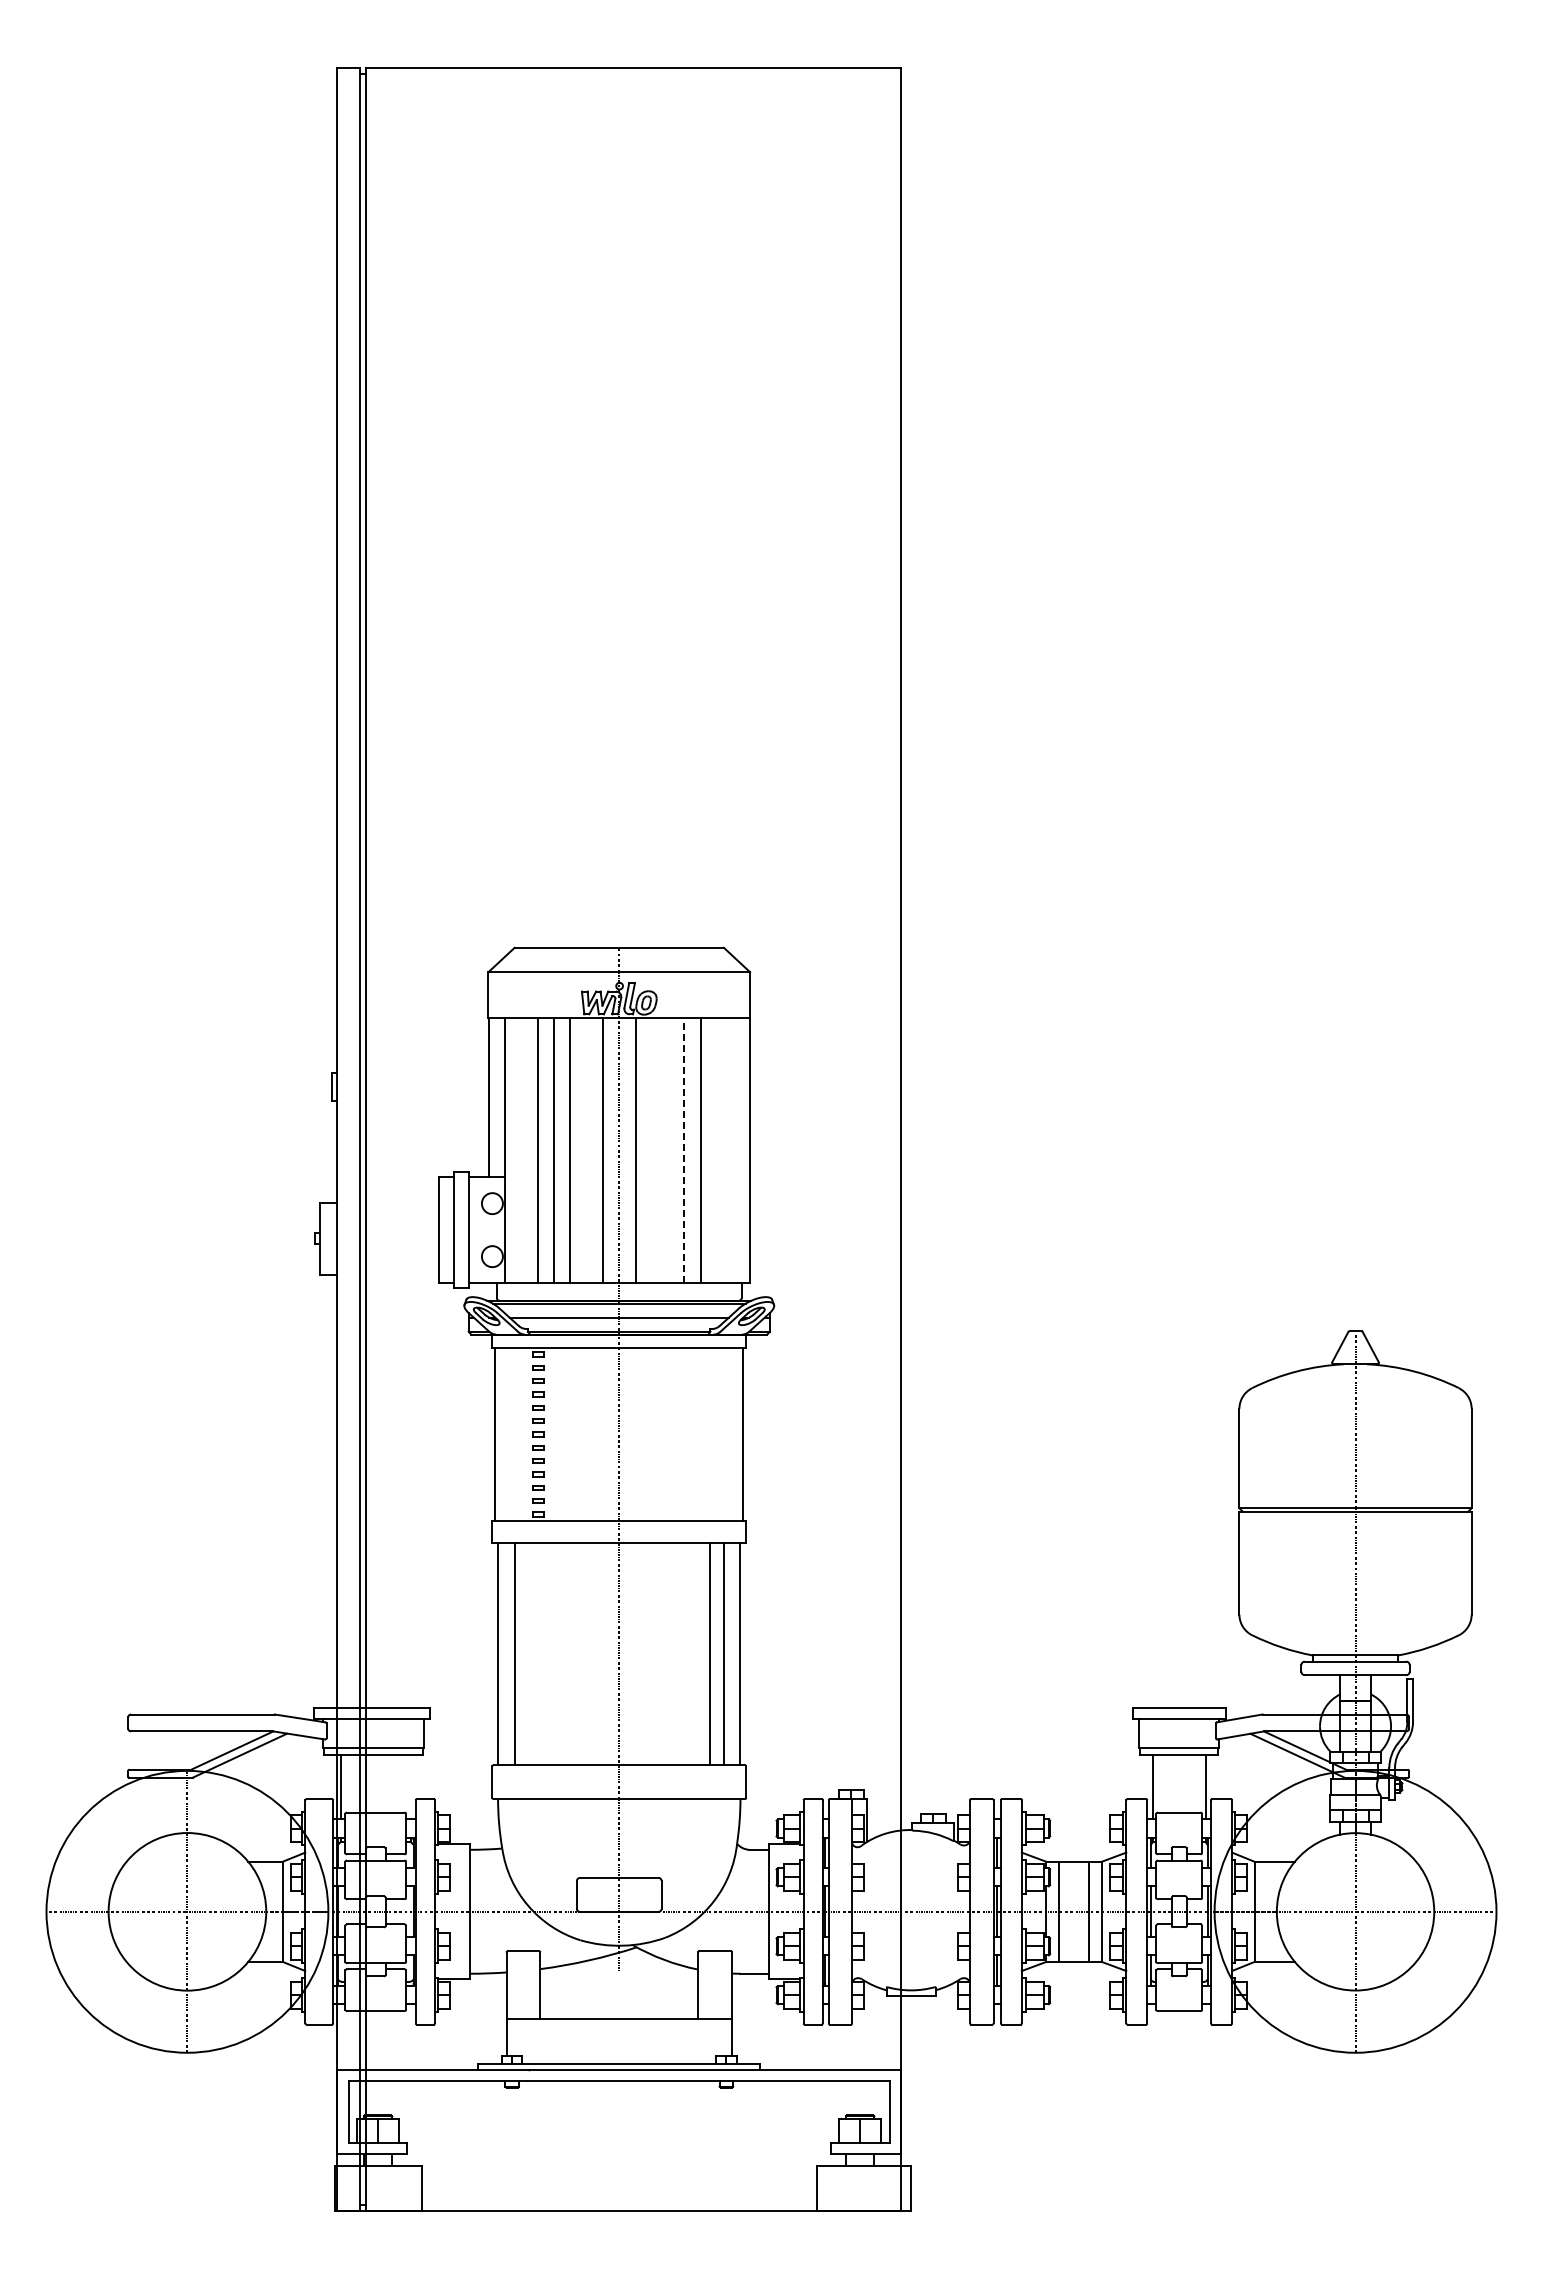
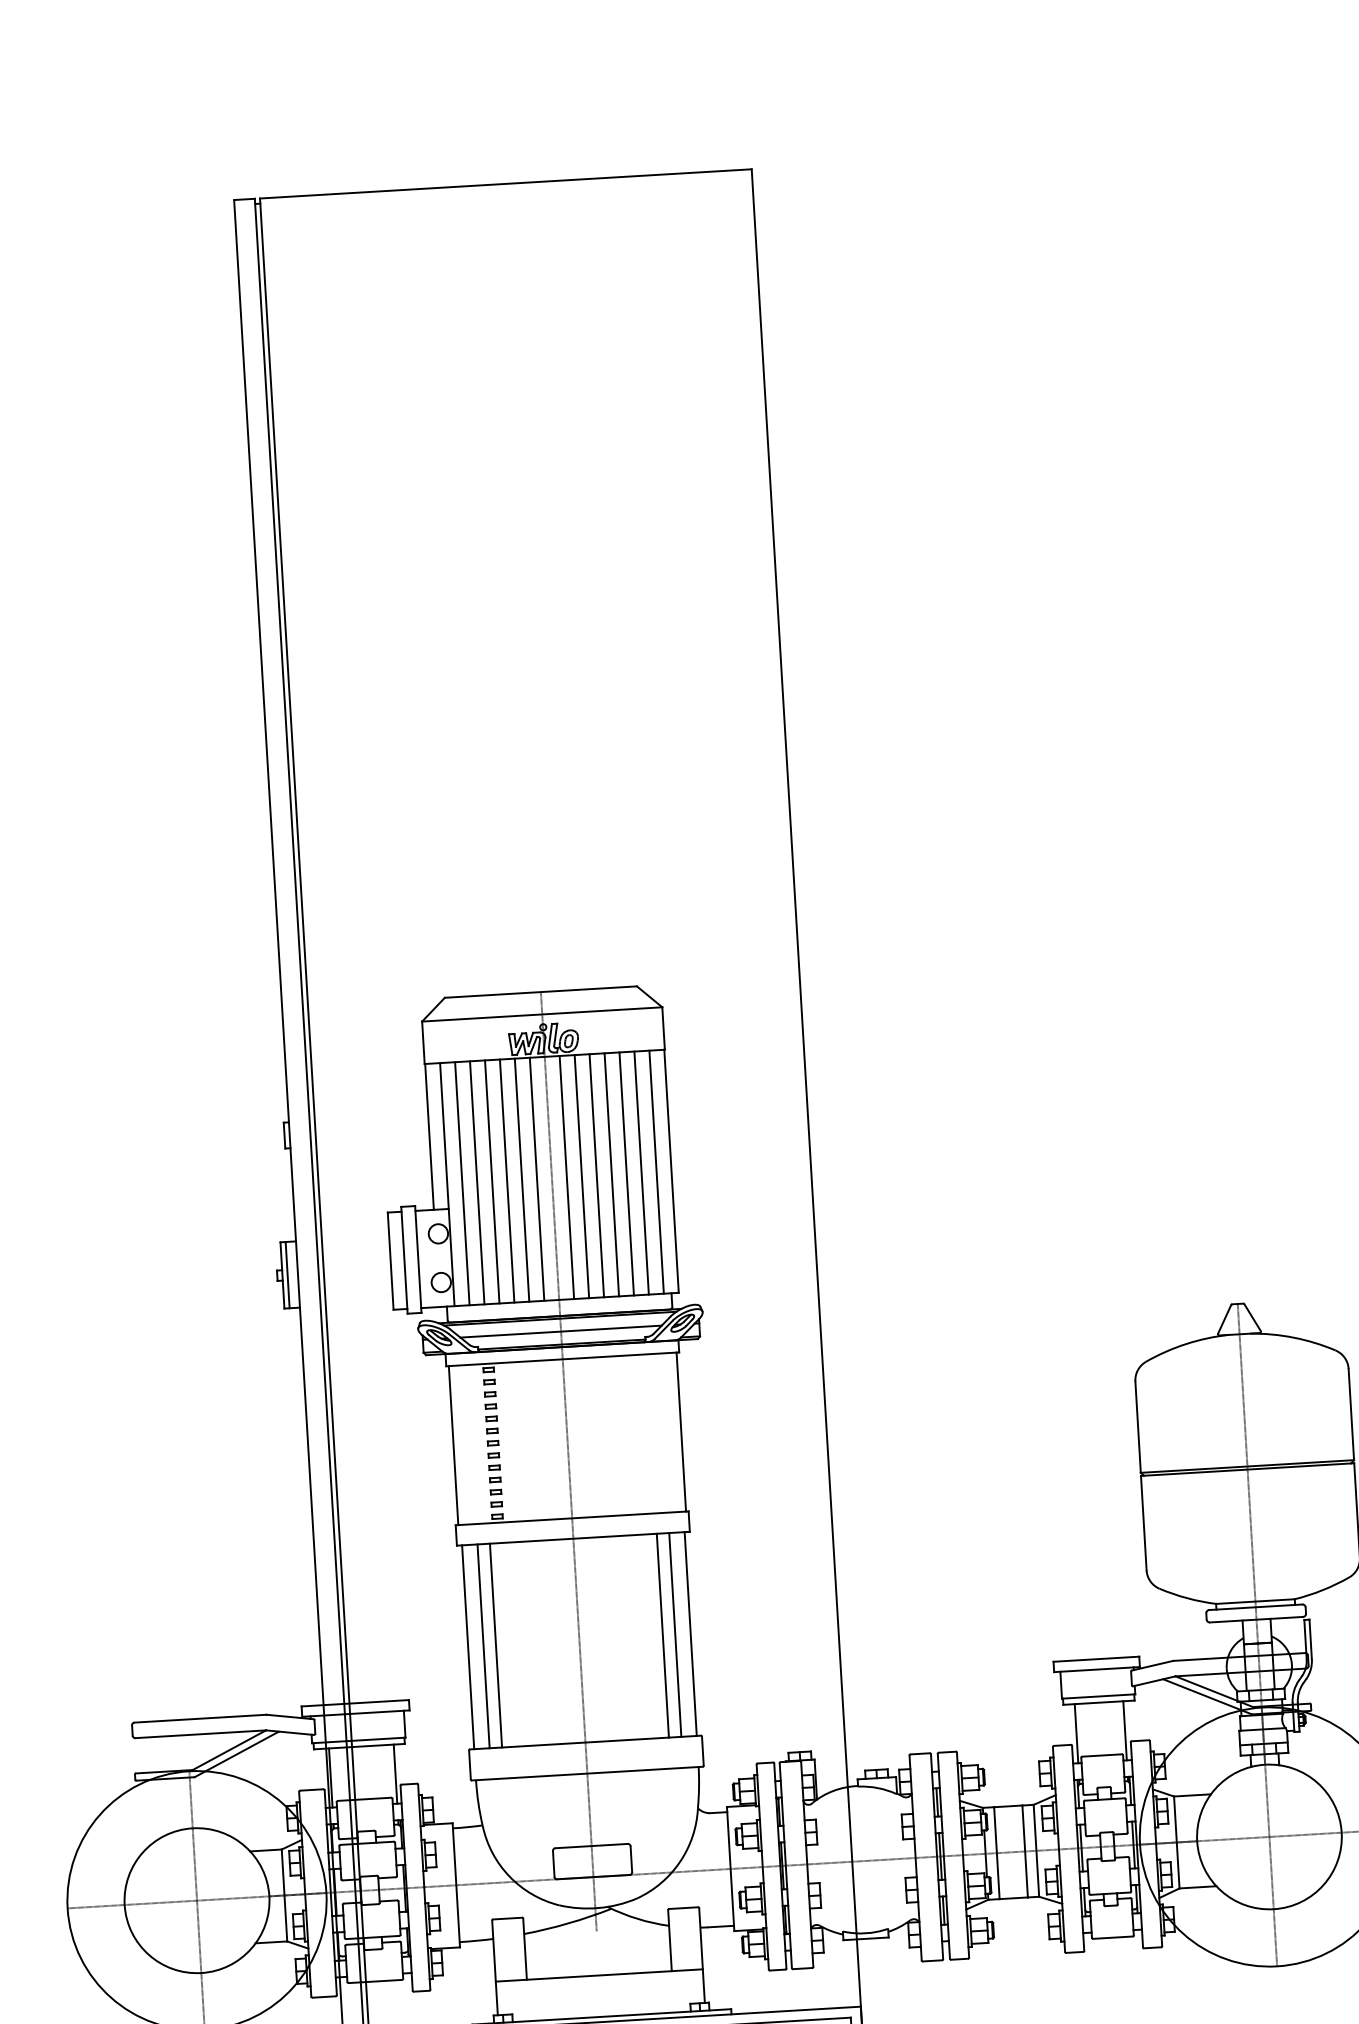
line: (521, 1150) -> (462, 1183), added
line: (586, 1150) -> (521, 1179), added
line: (651, 1150) -> (581, 1176), added
line: (668, 1150) -> (597, 1175), added
line: (684, 1150) -> (611, 1174), dashed -> solid
line: (716, 1150) -> (641, 1172), added
line: (733, 1150) -> (656, 1171), added
line: (326, 1238) -> (287, 1274), added
line: (528, 1654) -> (496, 1645), added
line: (411, 1787) -> (395, 1774), added

